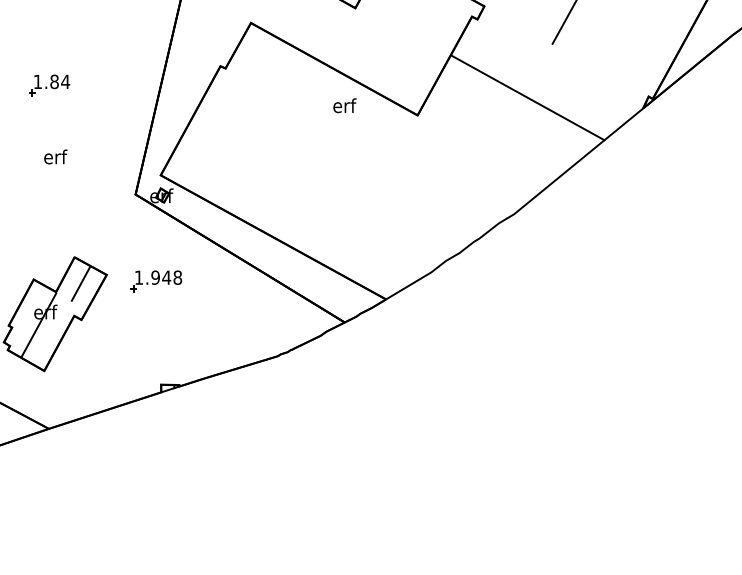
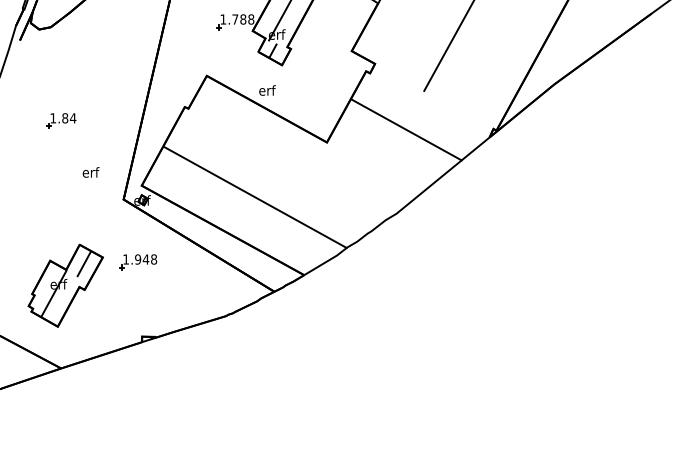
text: (344, 105) -> (267, 90), moved
text: (54, 157) -> (90, 172), moved
line: (318, 191) -> (255, 197), added

